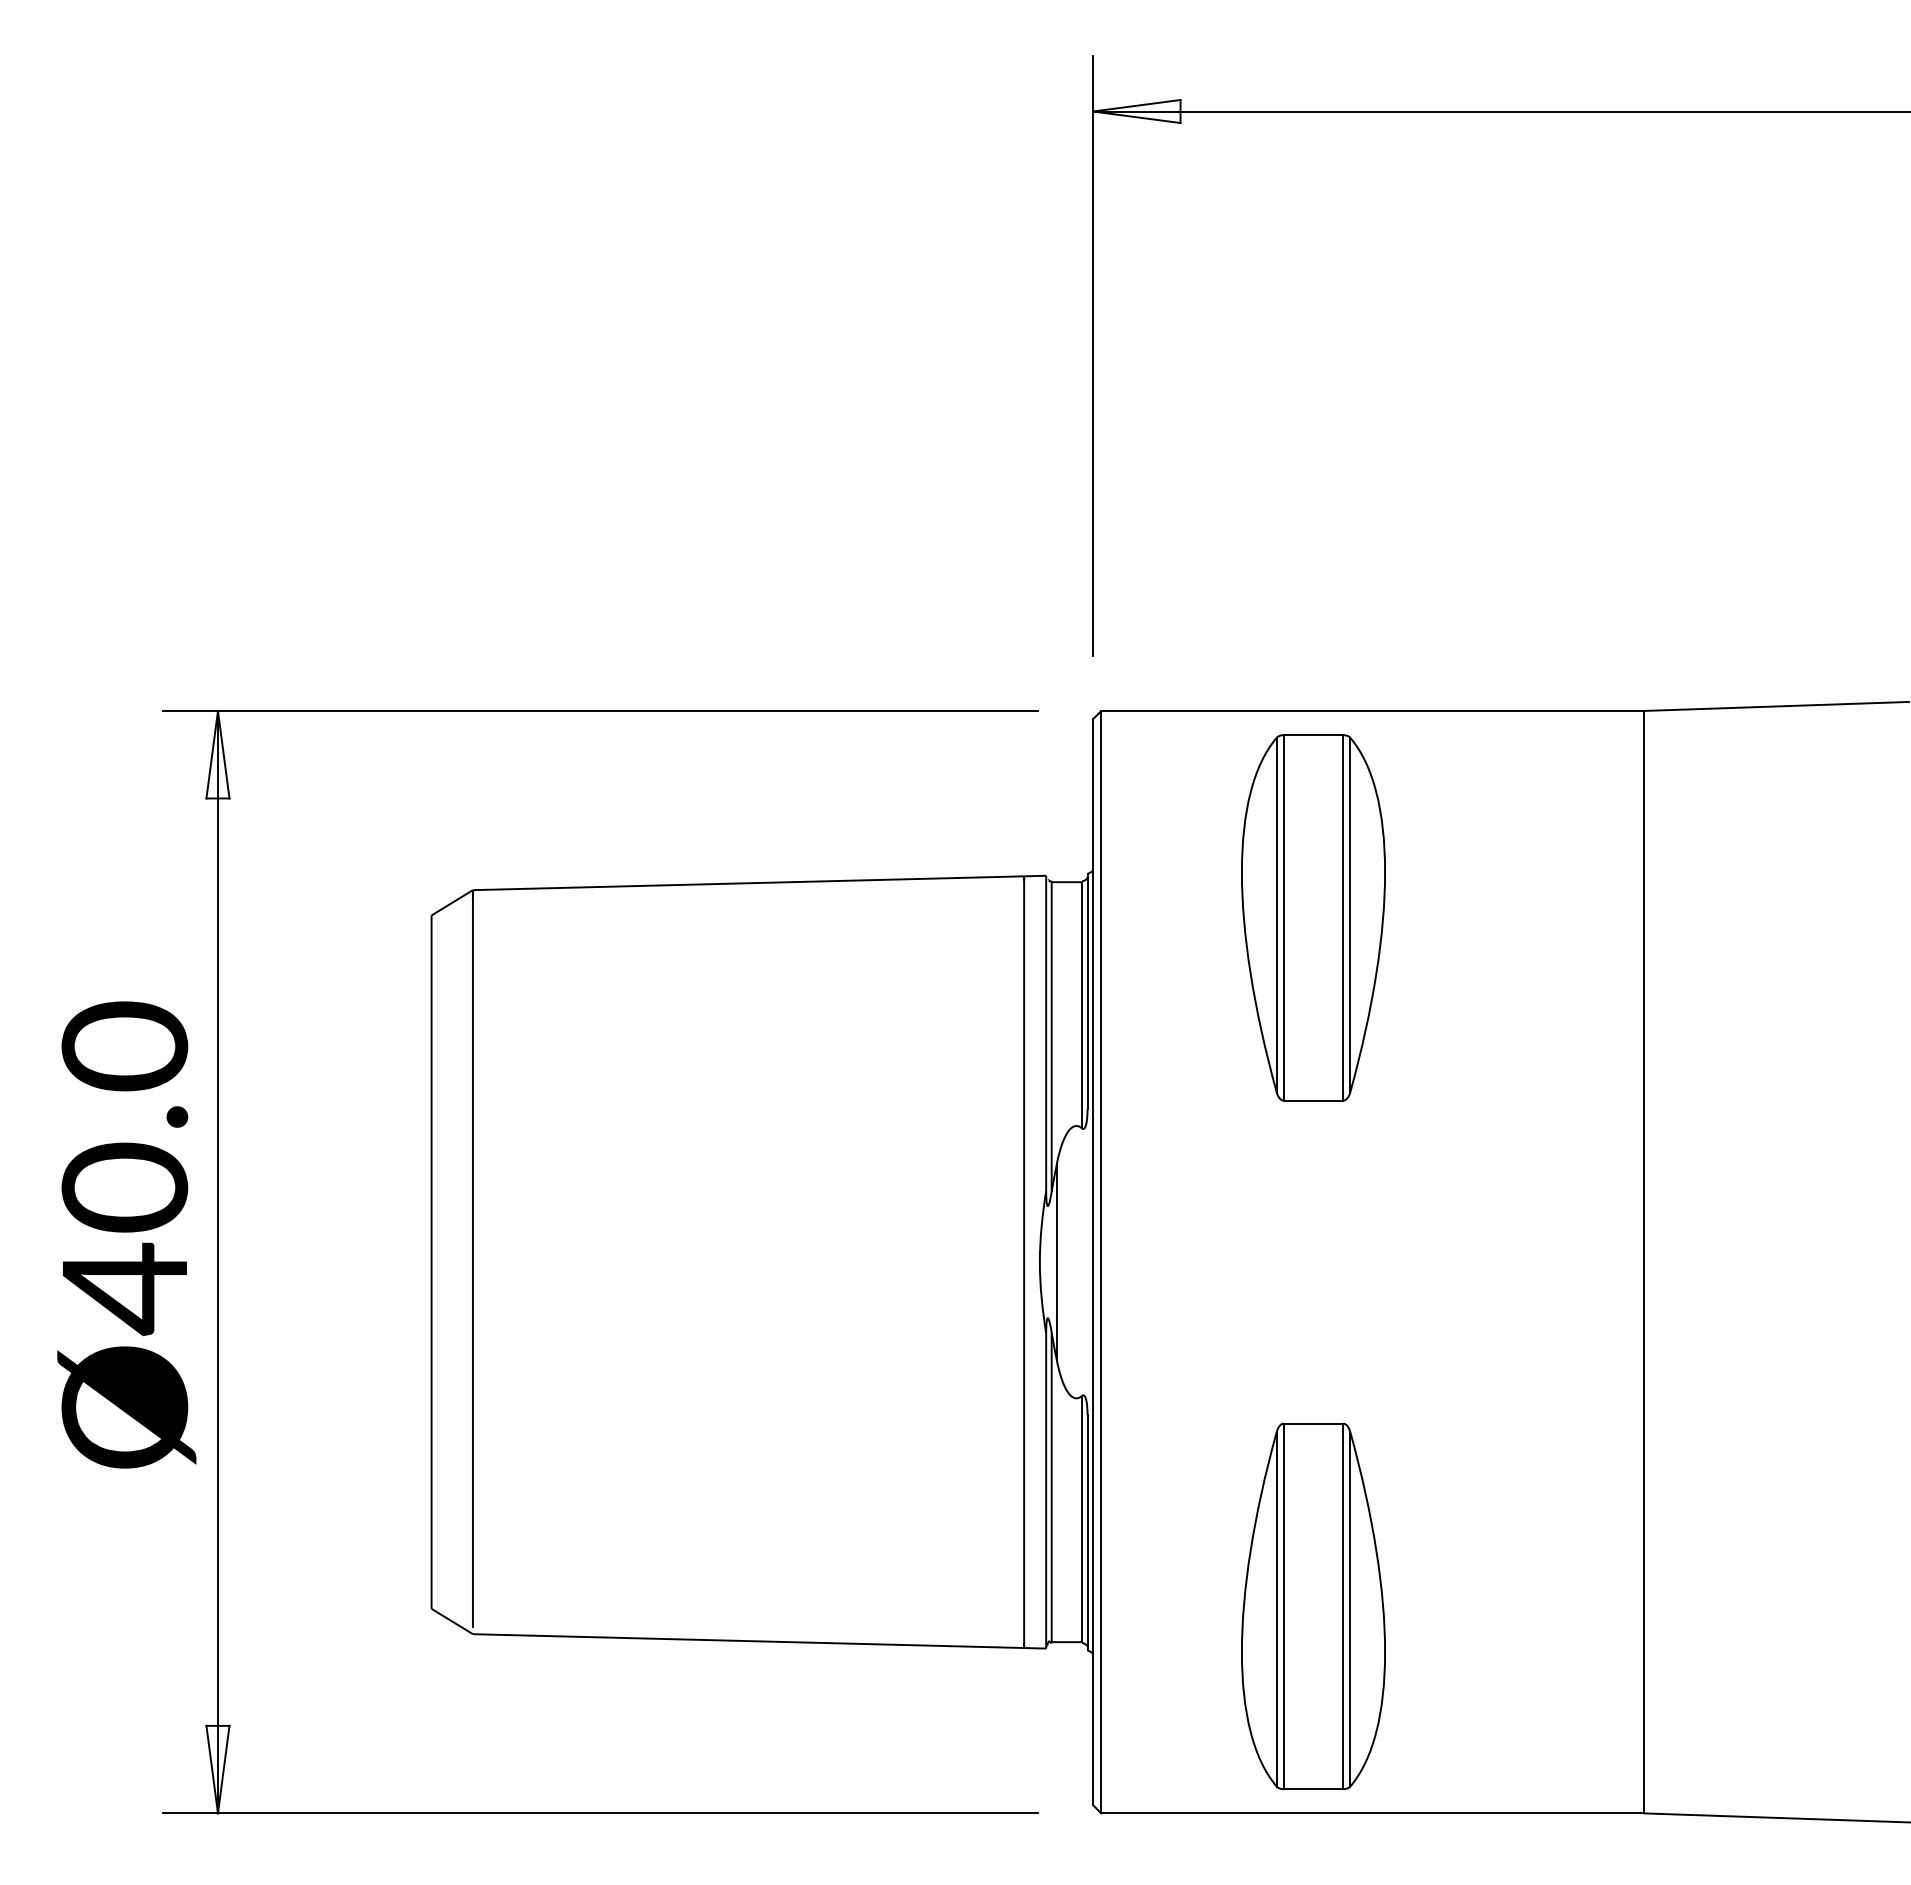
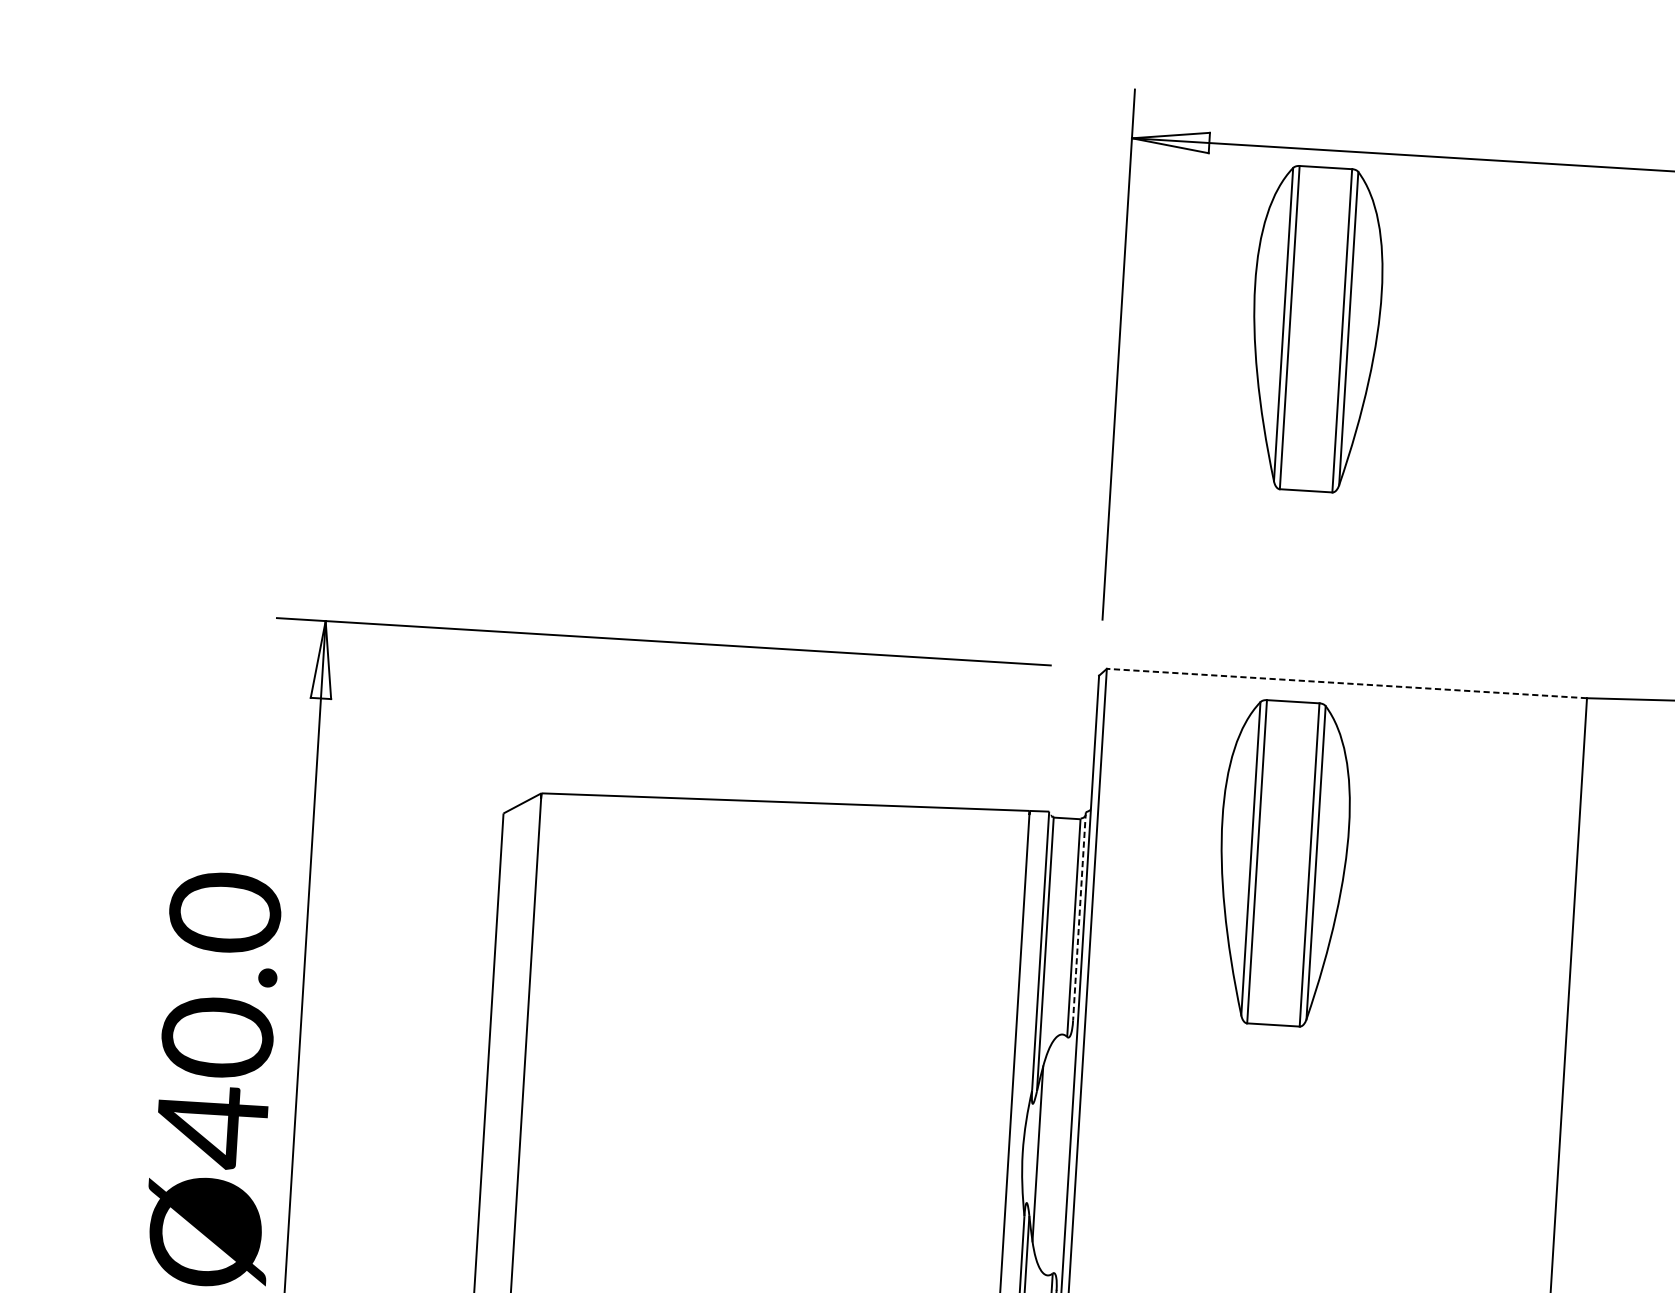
part: (1313, 313) -> (1316, 328), added
line: (1372, 710) -> (1346, 683), solid -> dashed
line: (1087, 991) -> (1079, 916), solid -> dashed

